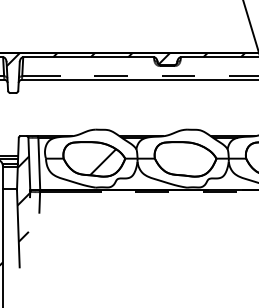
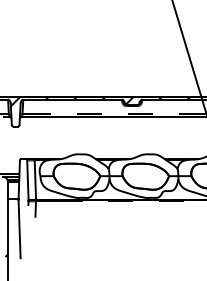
hatch: (103, 161) -> (83, 178), removed
hatch: (23, 198) -> (23, 206), removed

